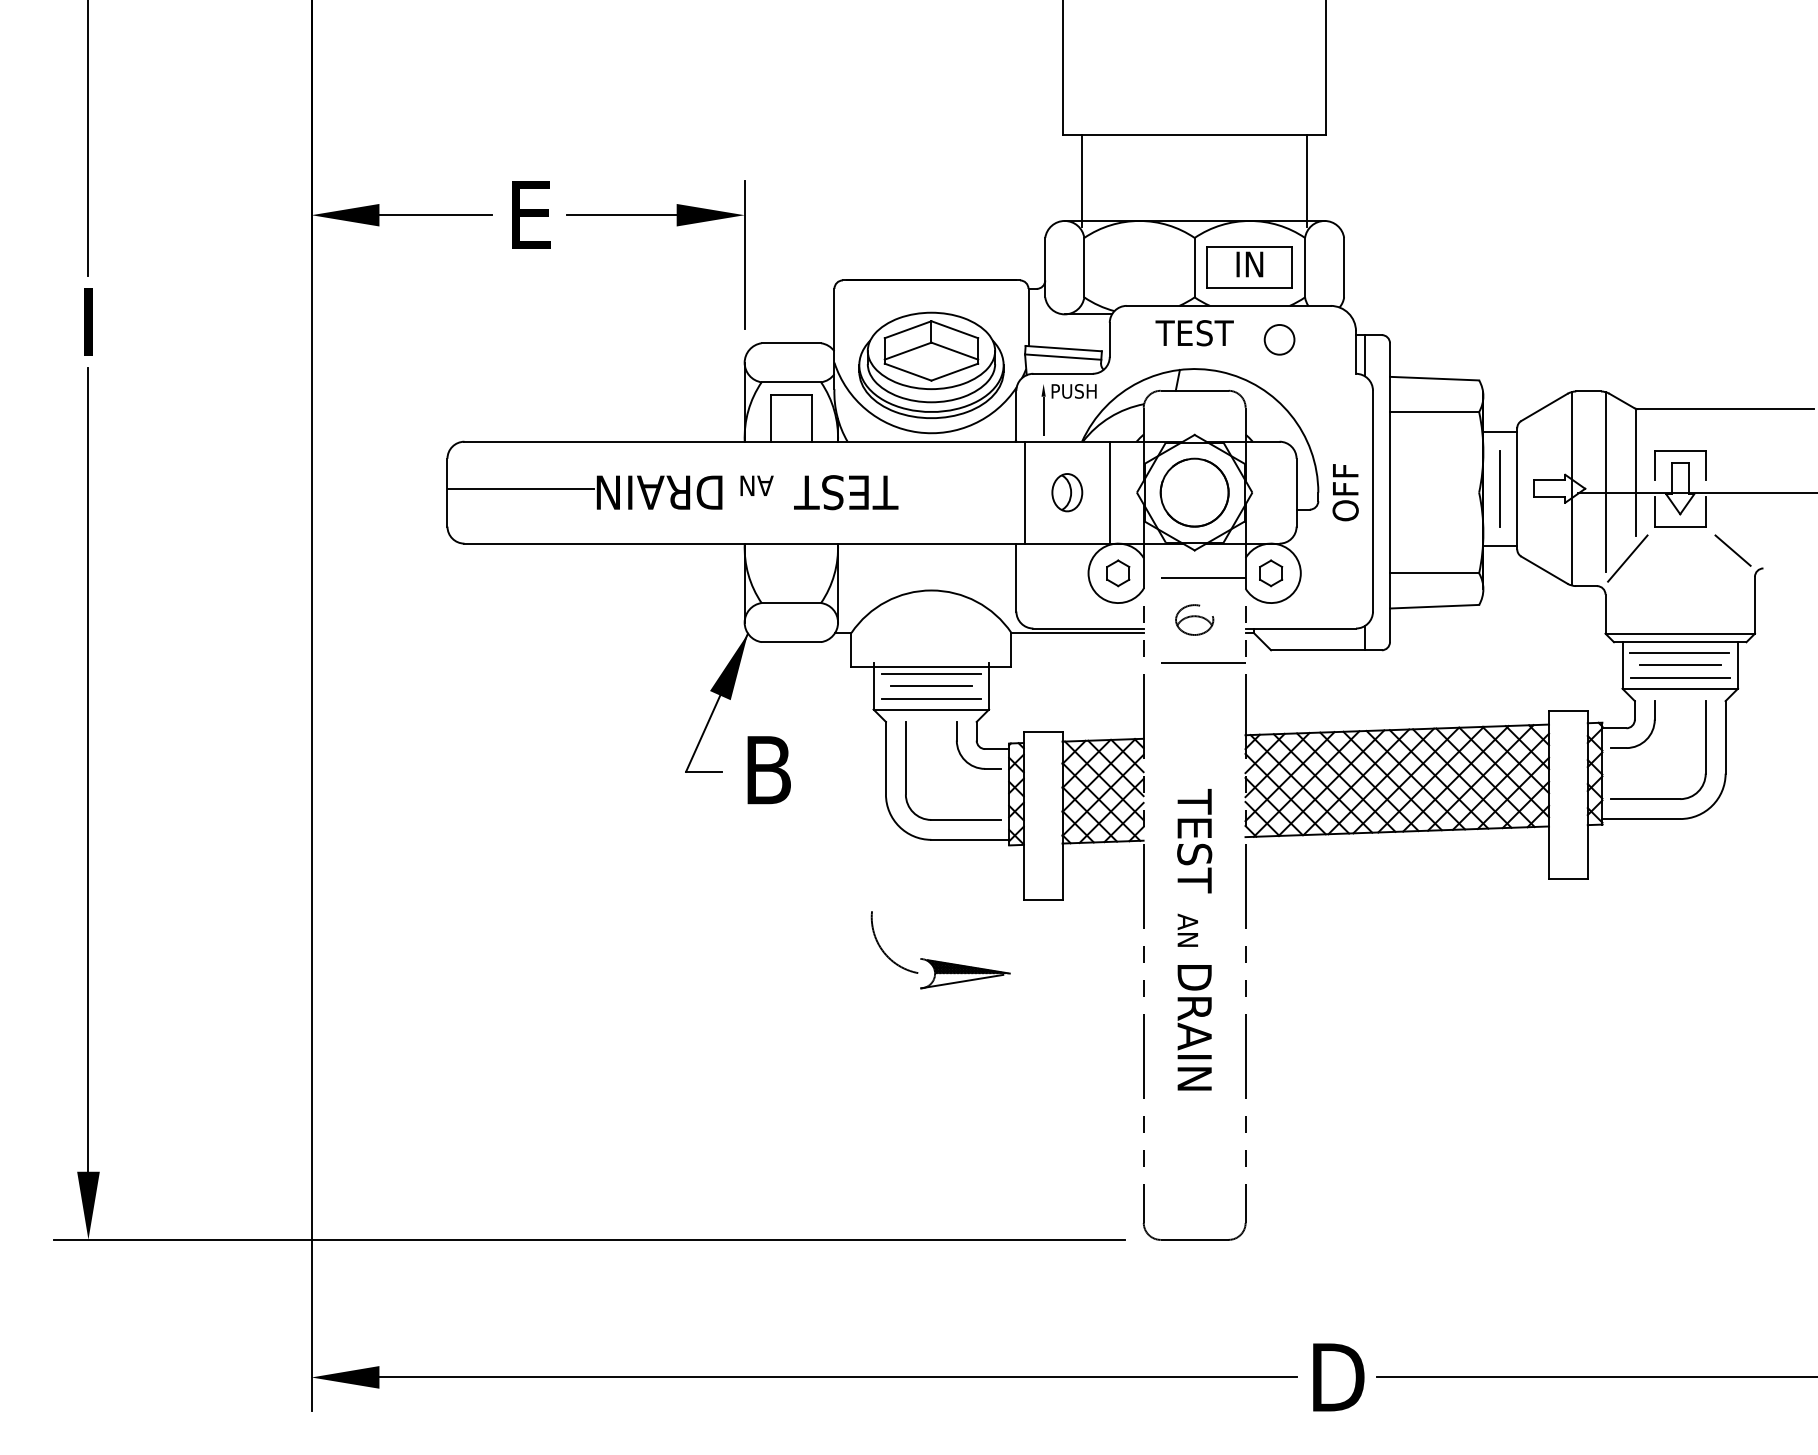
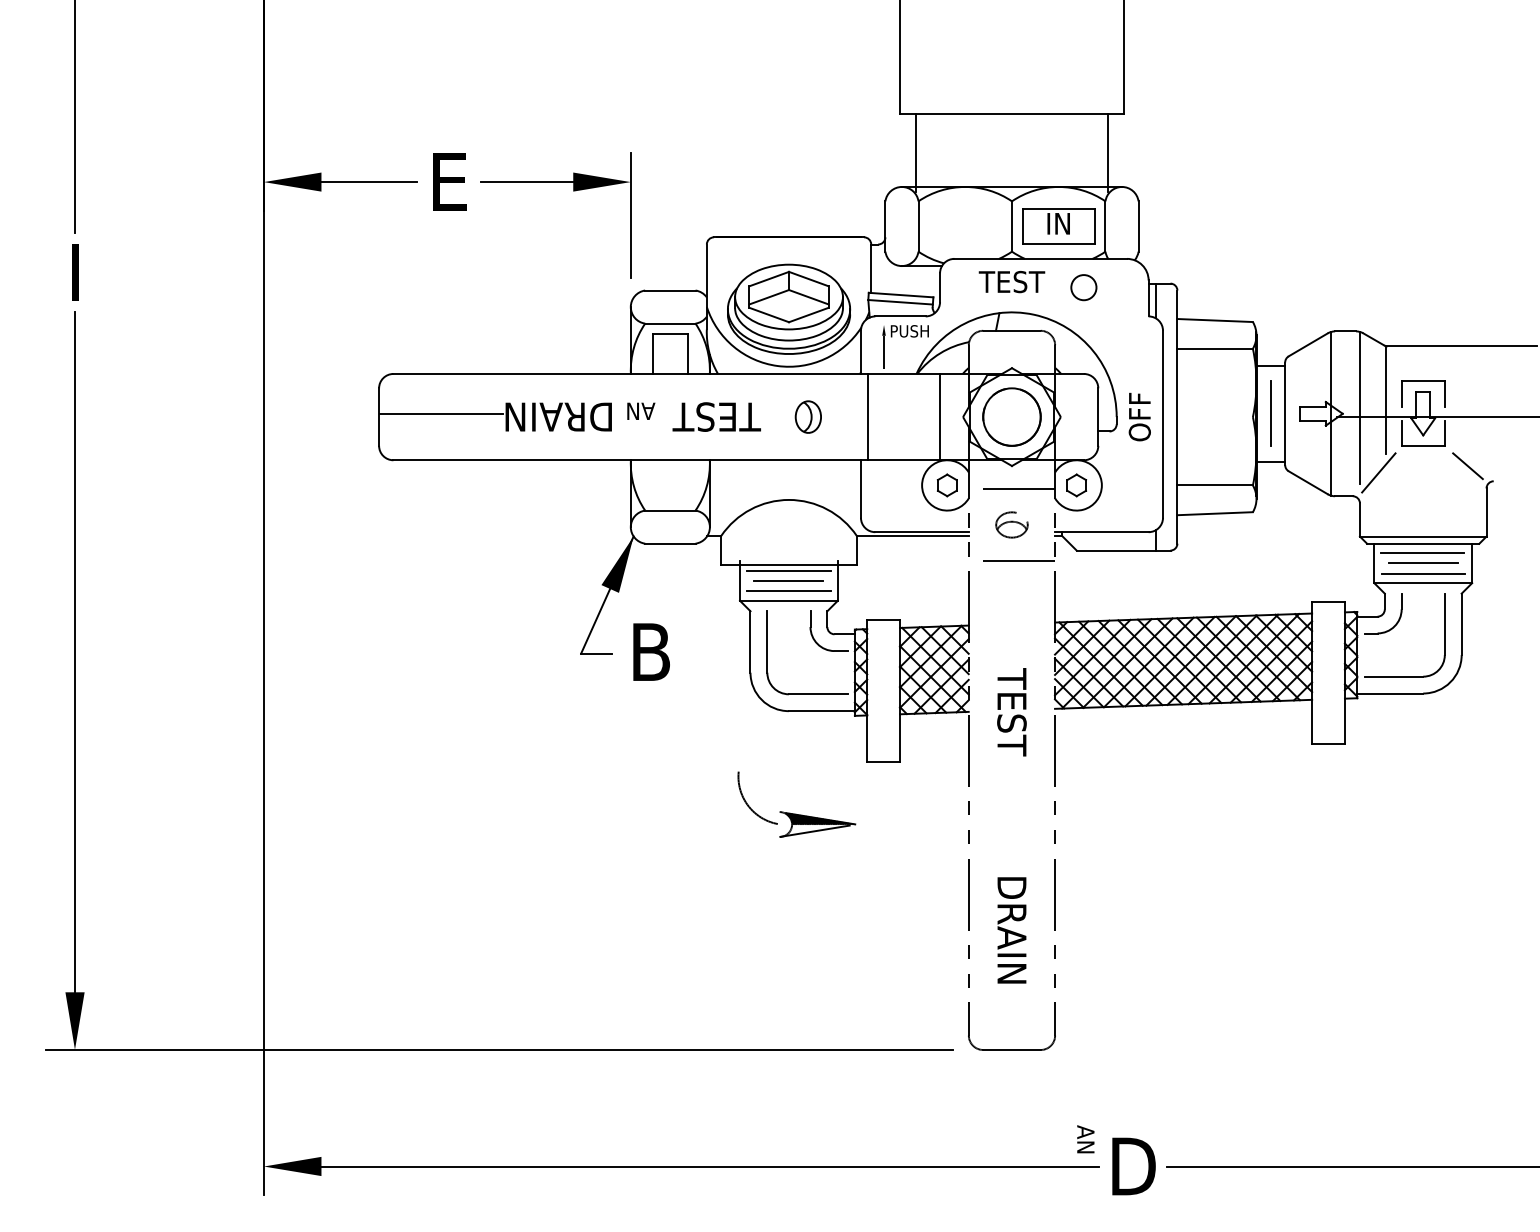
part: (1067, 492) -> (808, 416), moved
text: (1187, 929) -> (1085, 1138), moved
text: (1194, 1027) -> (1011, 930), moved

